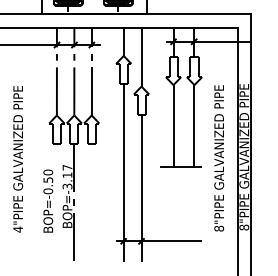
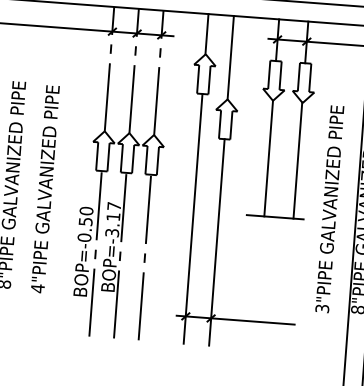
line: (56, 201) -> (95, 252), added
line: (91, 201) -> (144, 256), added
text: (218, 228) -> (321, 308), 8"PIPE -> 3"PIPE

